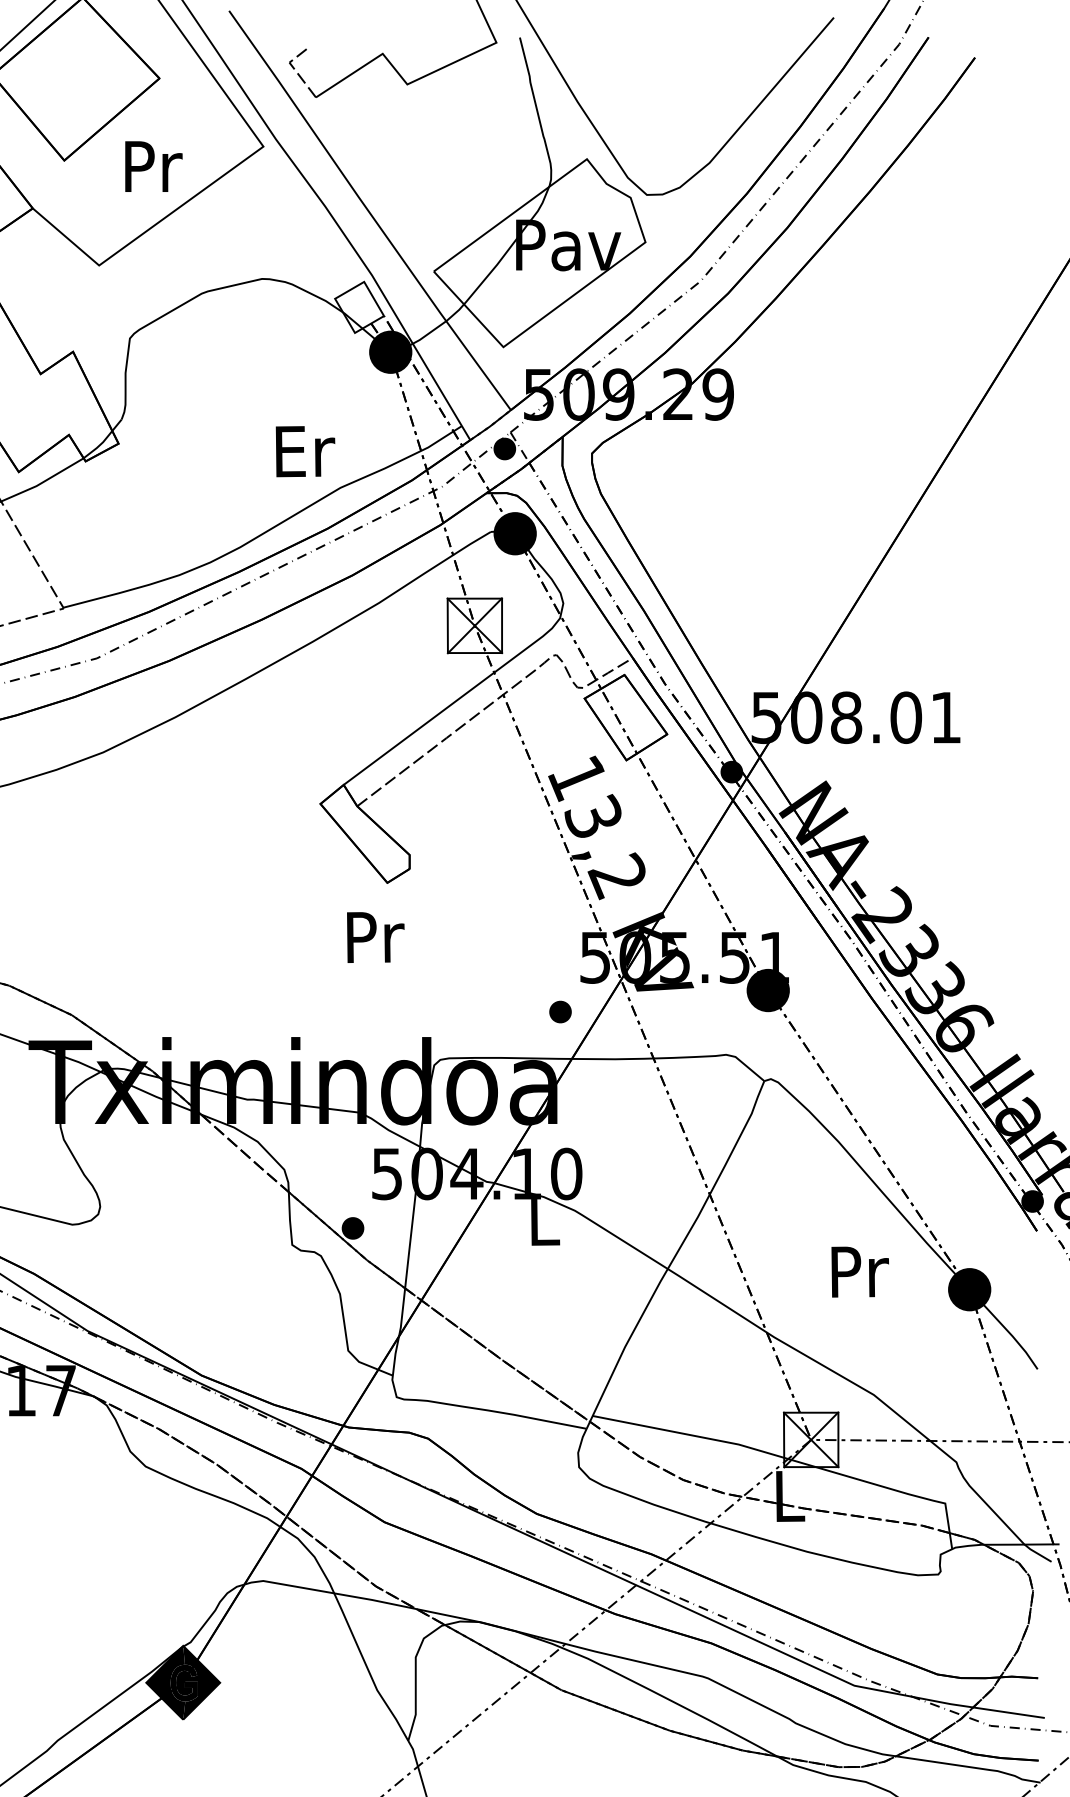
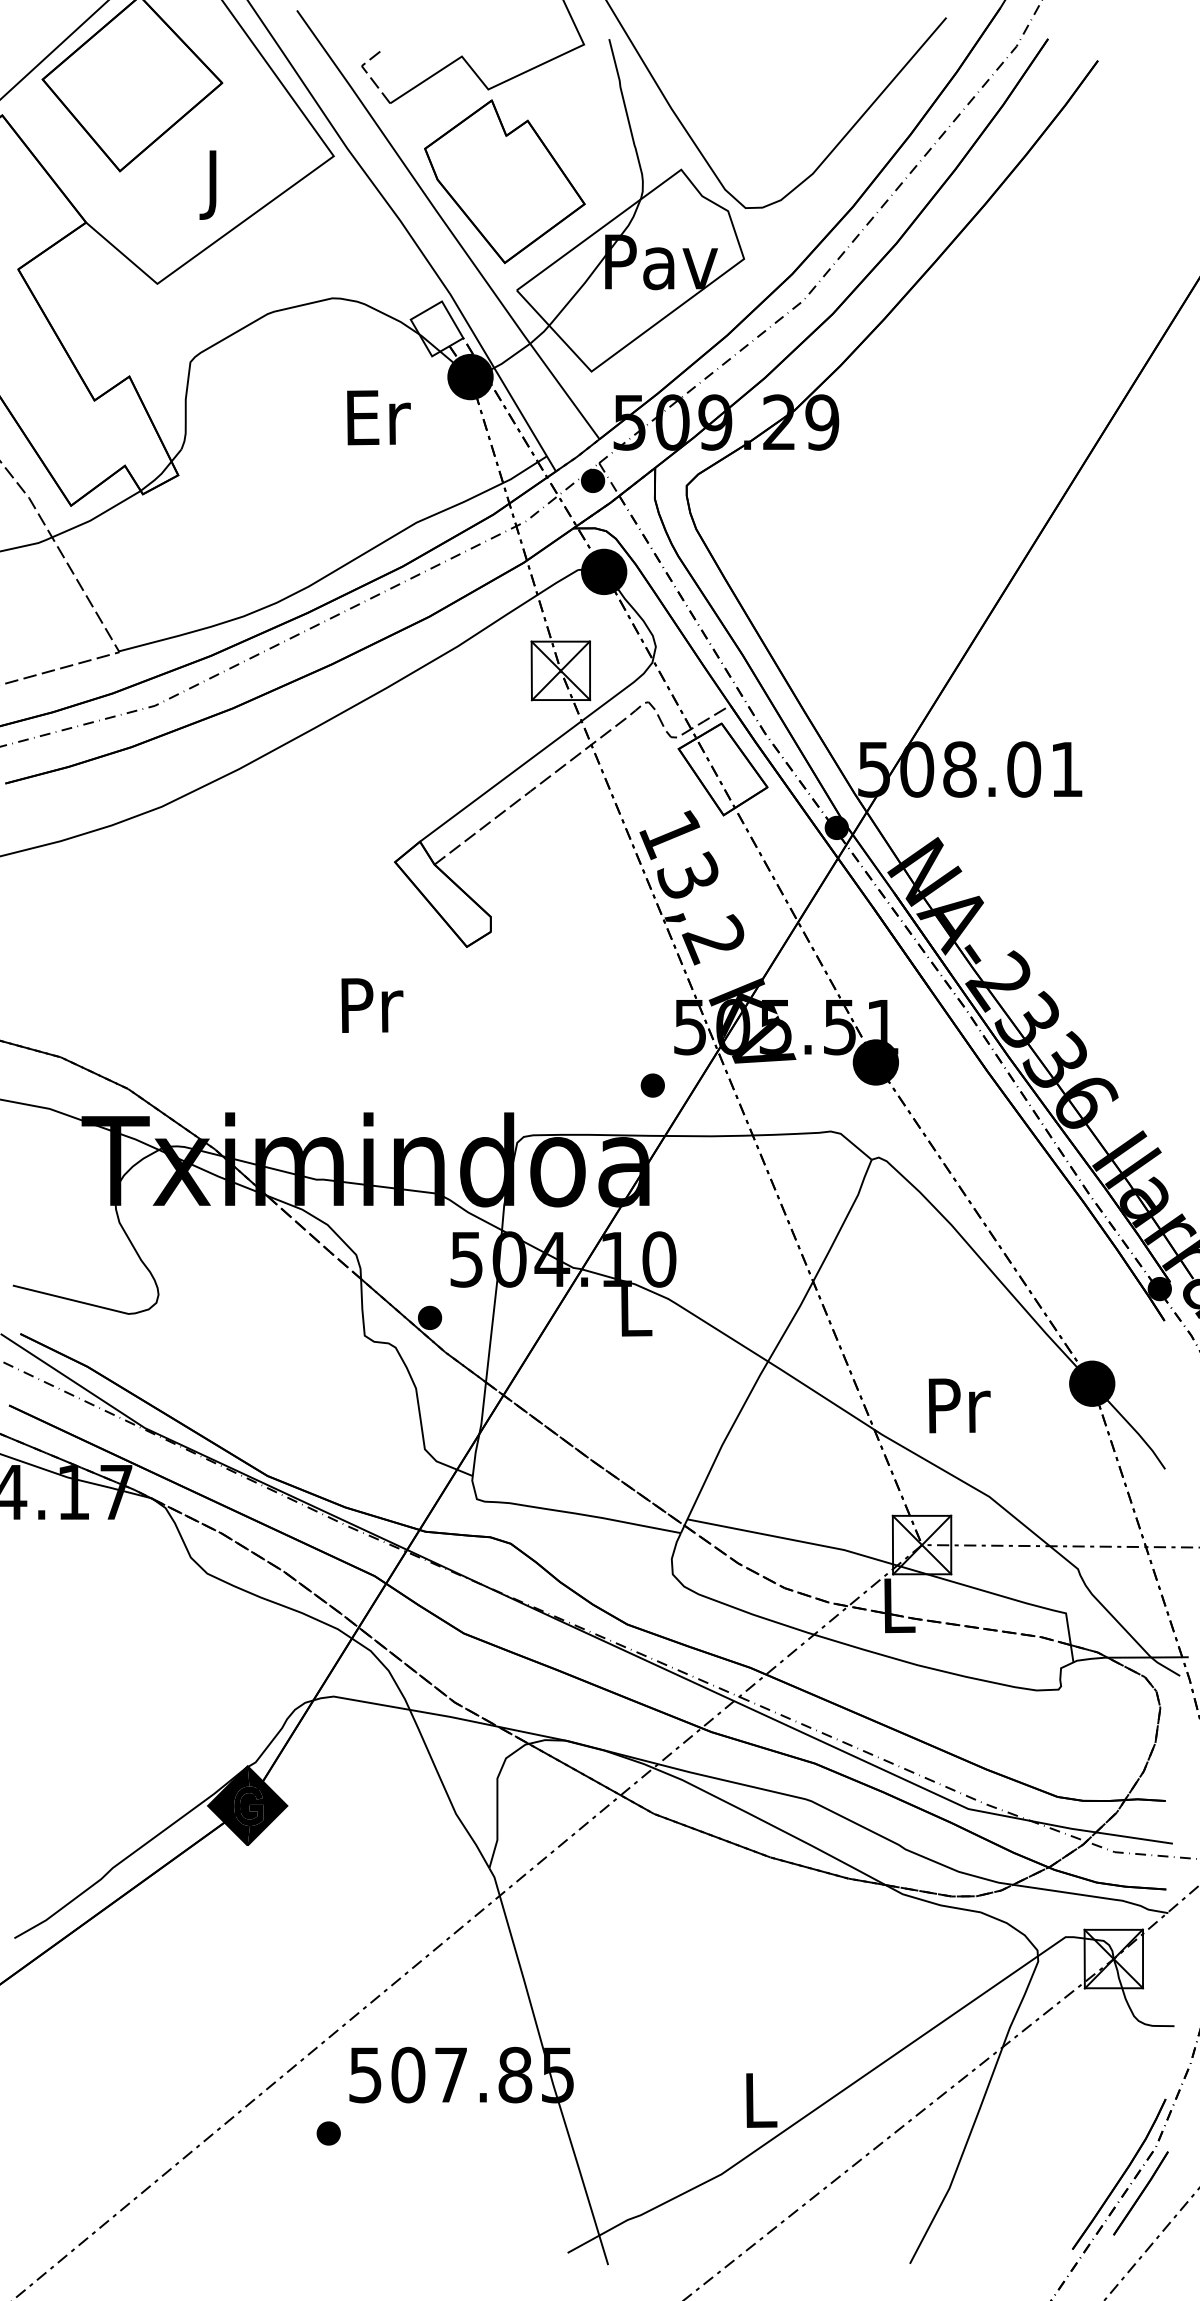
part: (422, 170) -> (504, 181), added
text: (153, 172) -> (215, 184), Pr -> J
text: (305, 451) -> (378, 417), moved
text: (375, 937) -> (372, 1005), moved
text: (860, 1271) -> (959, 1405), moved

